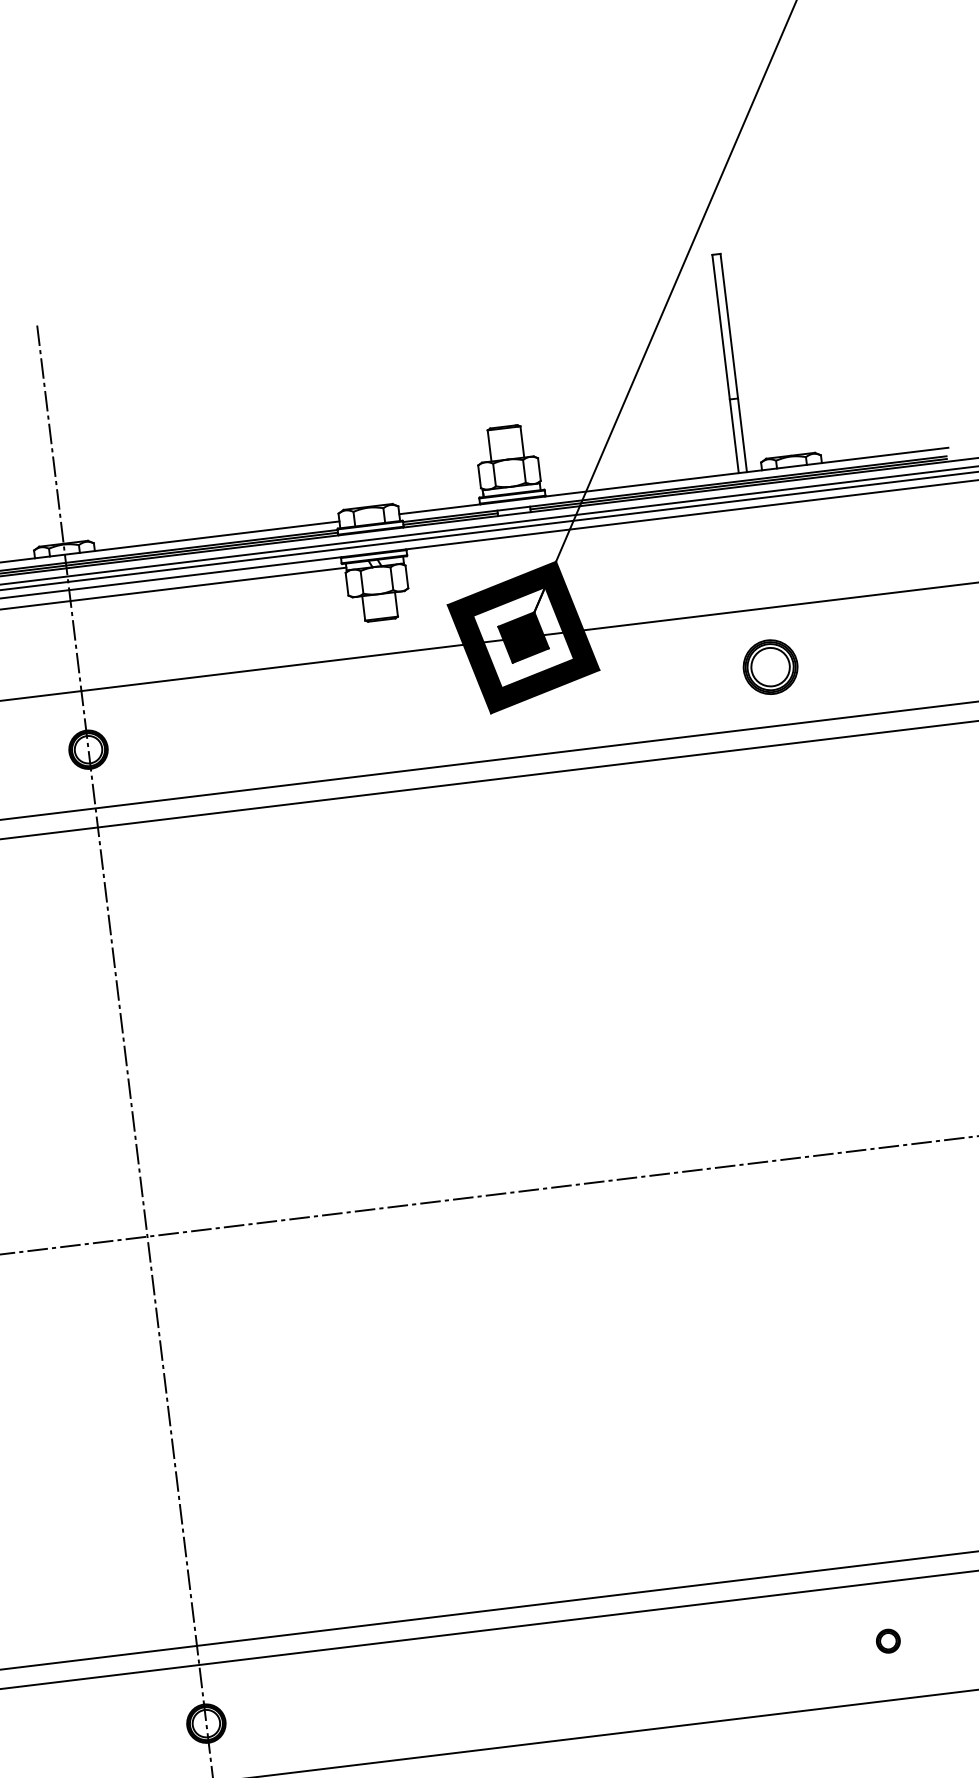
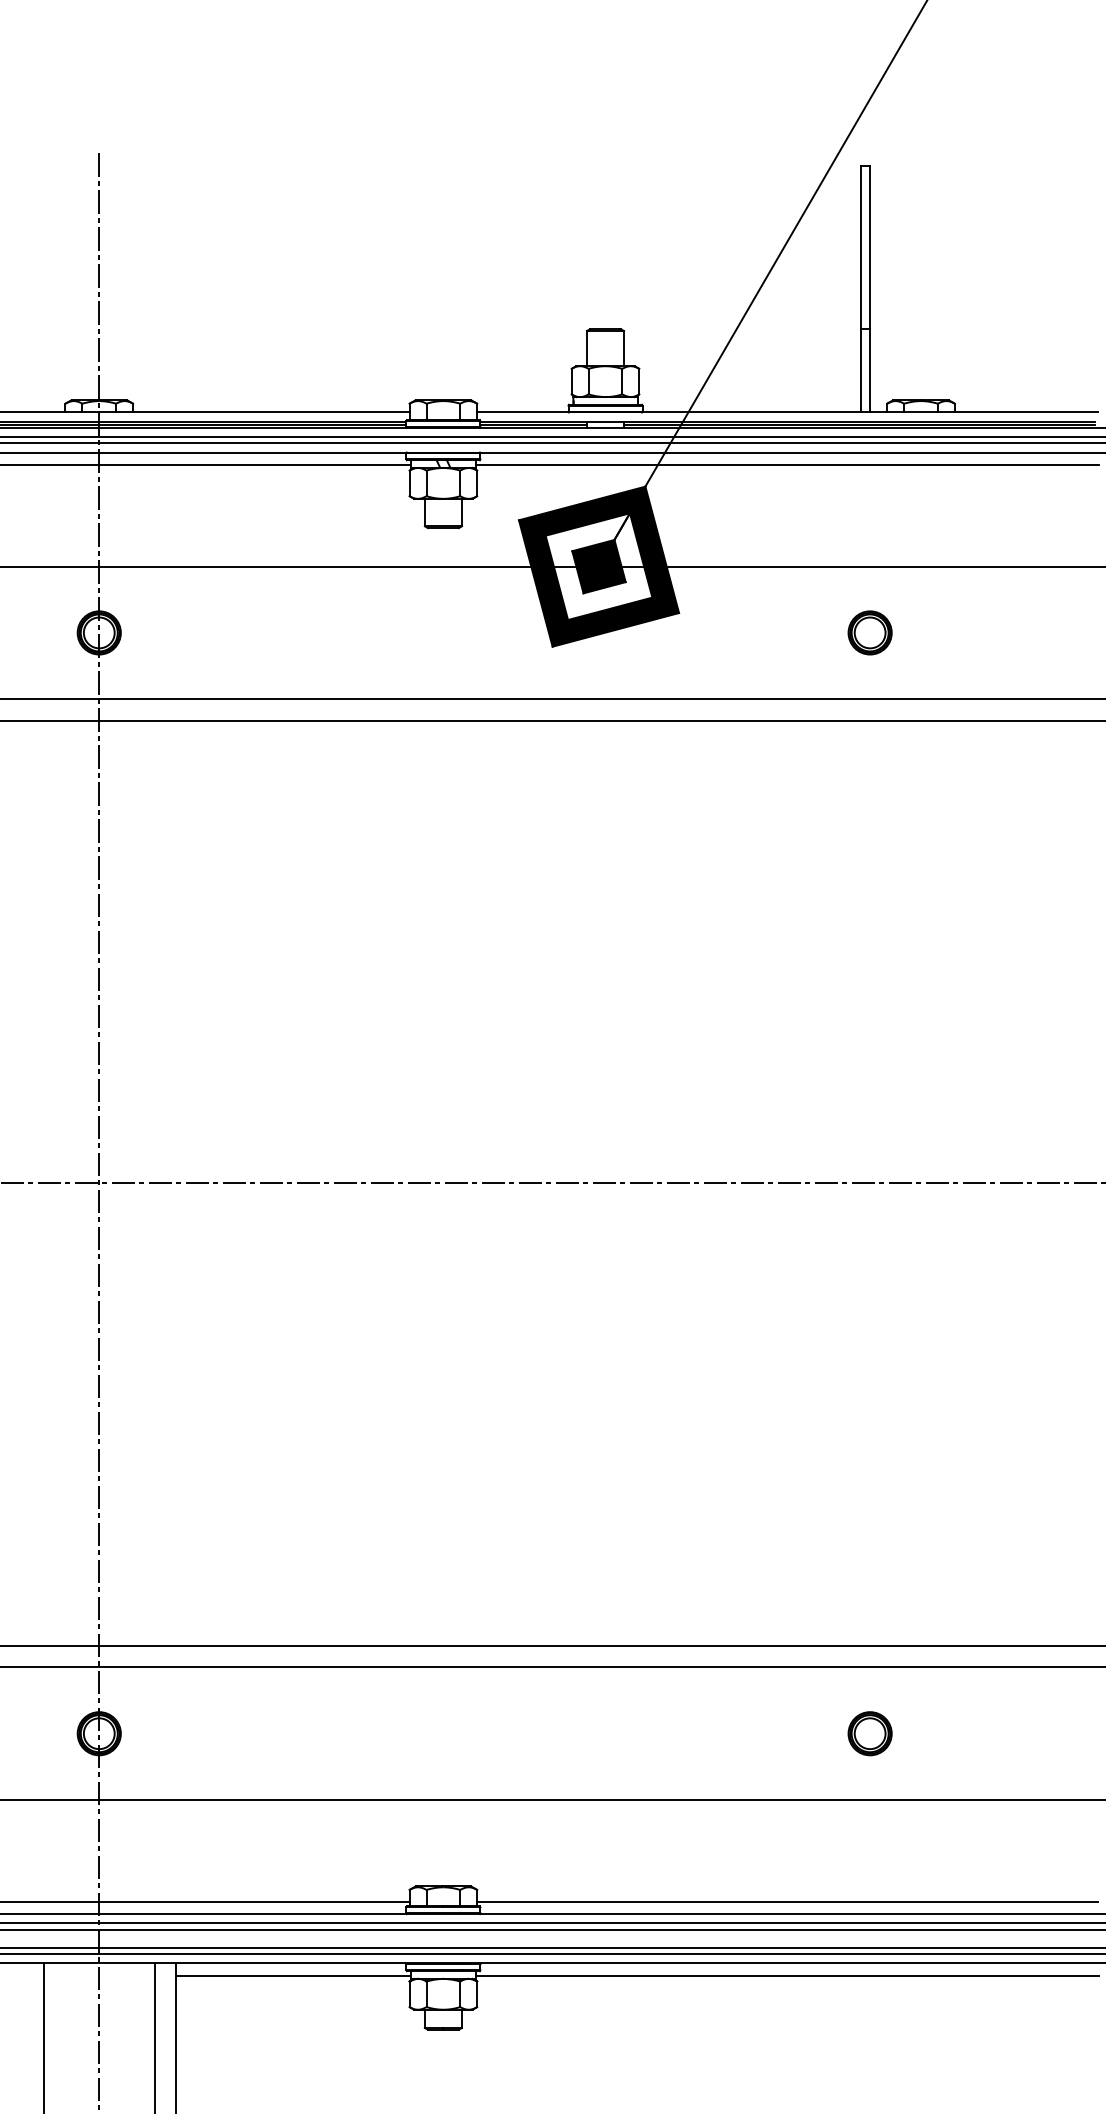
line: (679, 527) -> (787, 464), added
part: (769, 666) -> (869, 632), size x0.71
part: (887, 1640) -> (869, 1733), size x1.67

